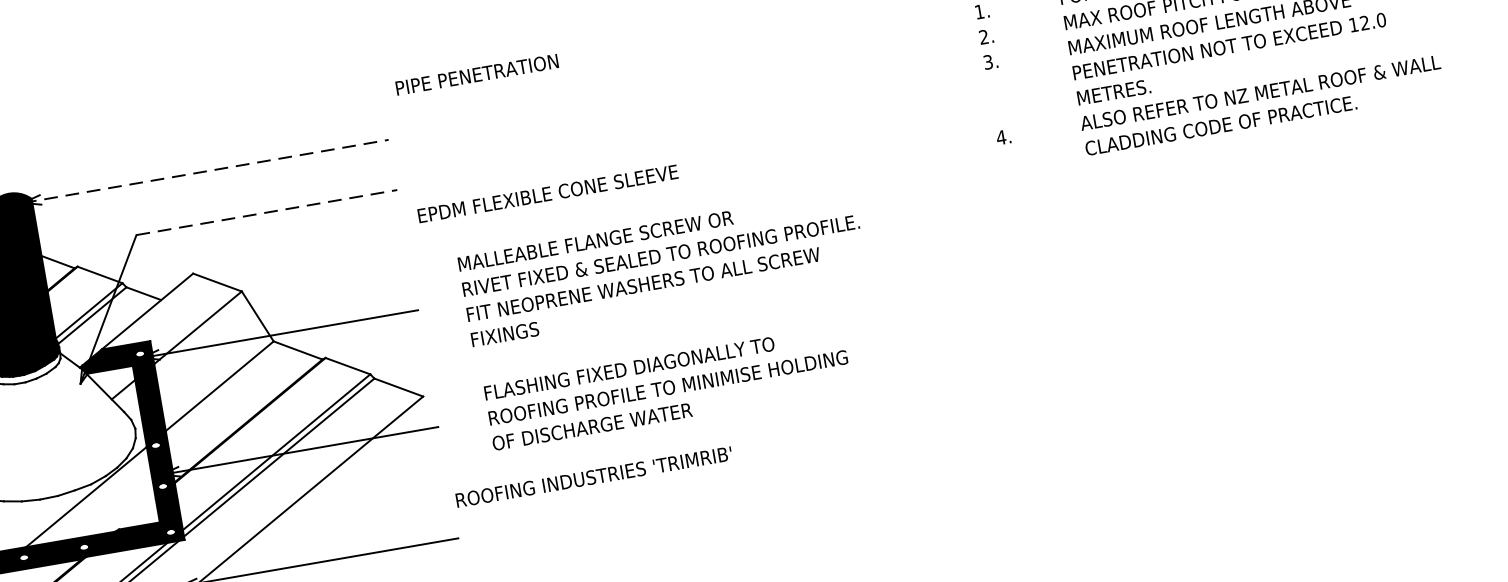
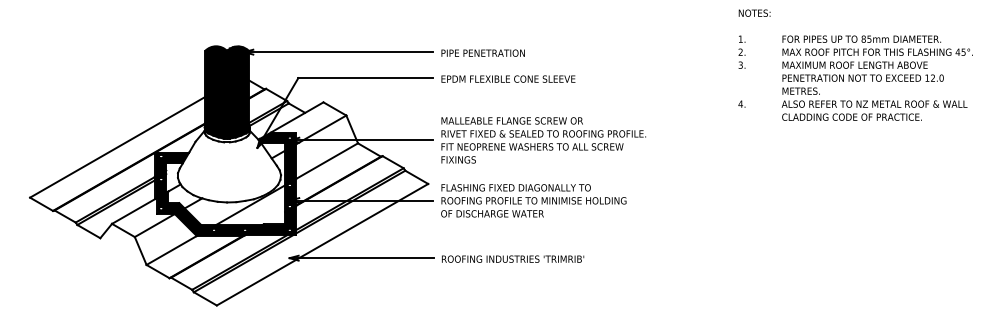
text: (475, 73) -> (482, 52), moved
line: (207, 171) -> (339, 52), dashed -> solid
text: (547, 192) -> (508, 78), moved
line: (268, 213) -> (366, 78), dashed -> solid
text: (662, 268) -> (543, 140), moved
text: (667, 387) -> (533, 200), moved
text: (594, 475) -> (513, 258), moved

